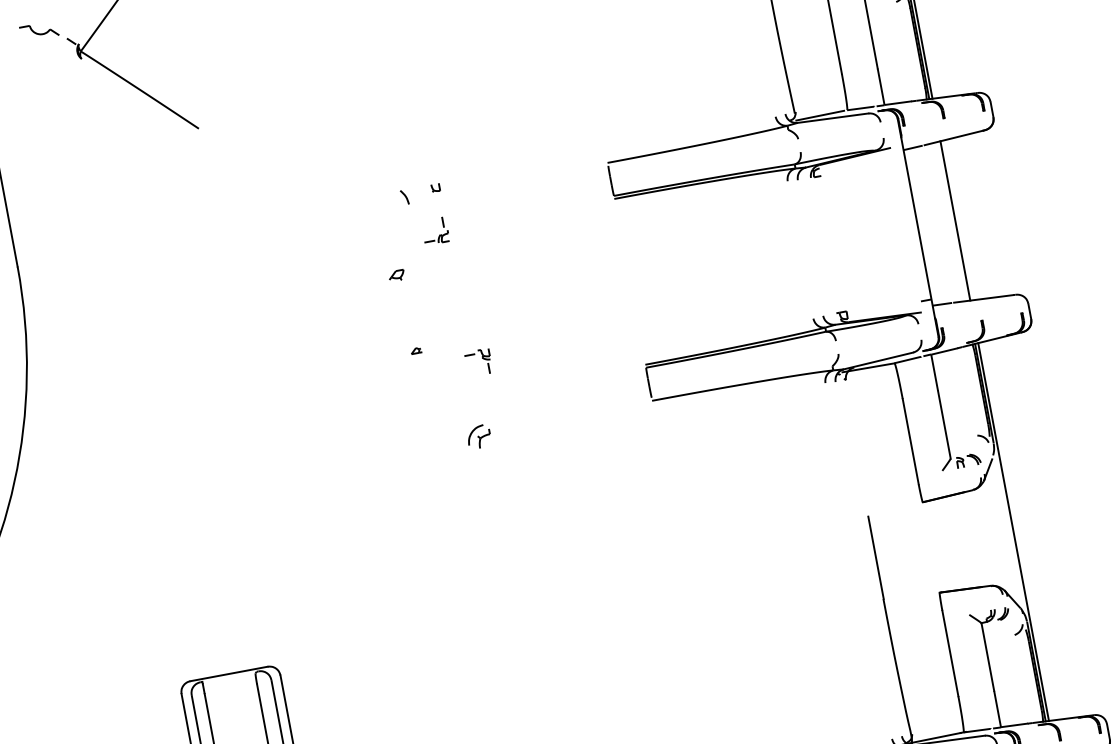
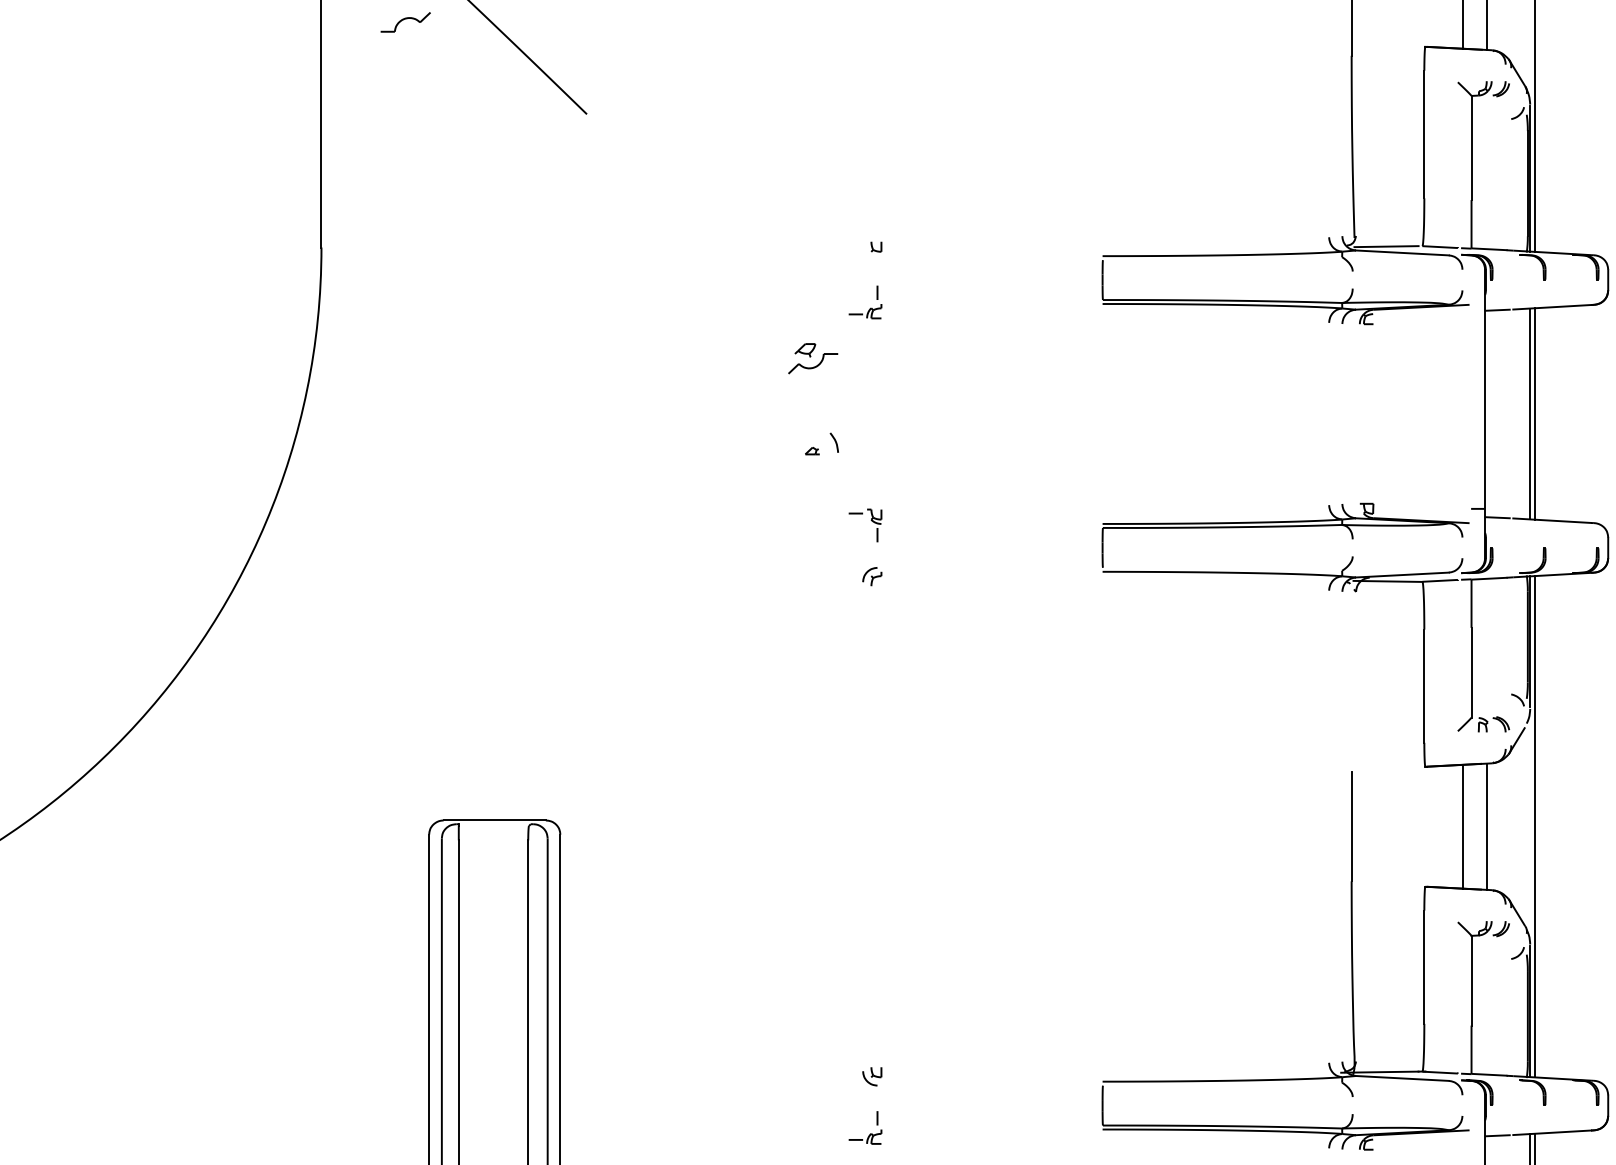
part: (49, 85) -> (405, 22), added
curve: (404, 196) -> (834, 441), moved
line: (952, 221) -> (1530, 413), added
part: (404, 284) -> (813, 363), added
part: (481, 358) -> (870, 520), moved
part: (479, 436) -> (872, 576), size x0.62
line: (977, 538) -> (1486, 826), added
line: (959, 542) -> (1462, 826), added

